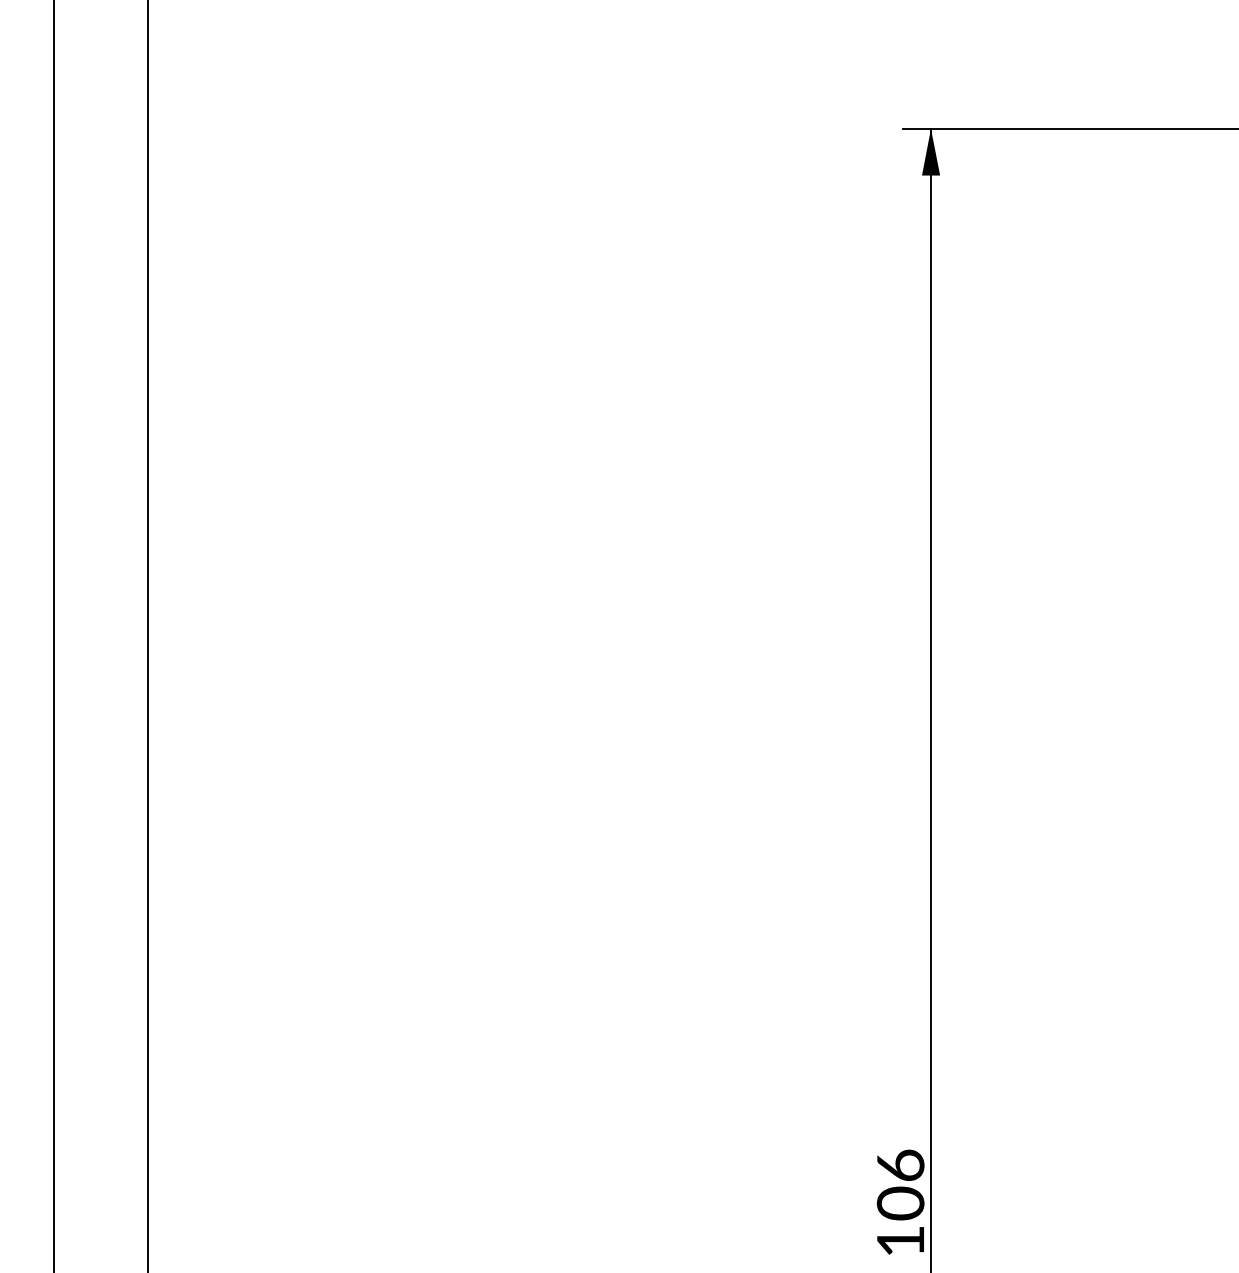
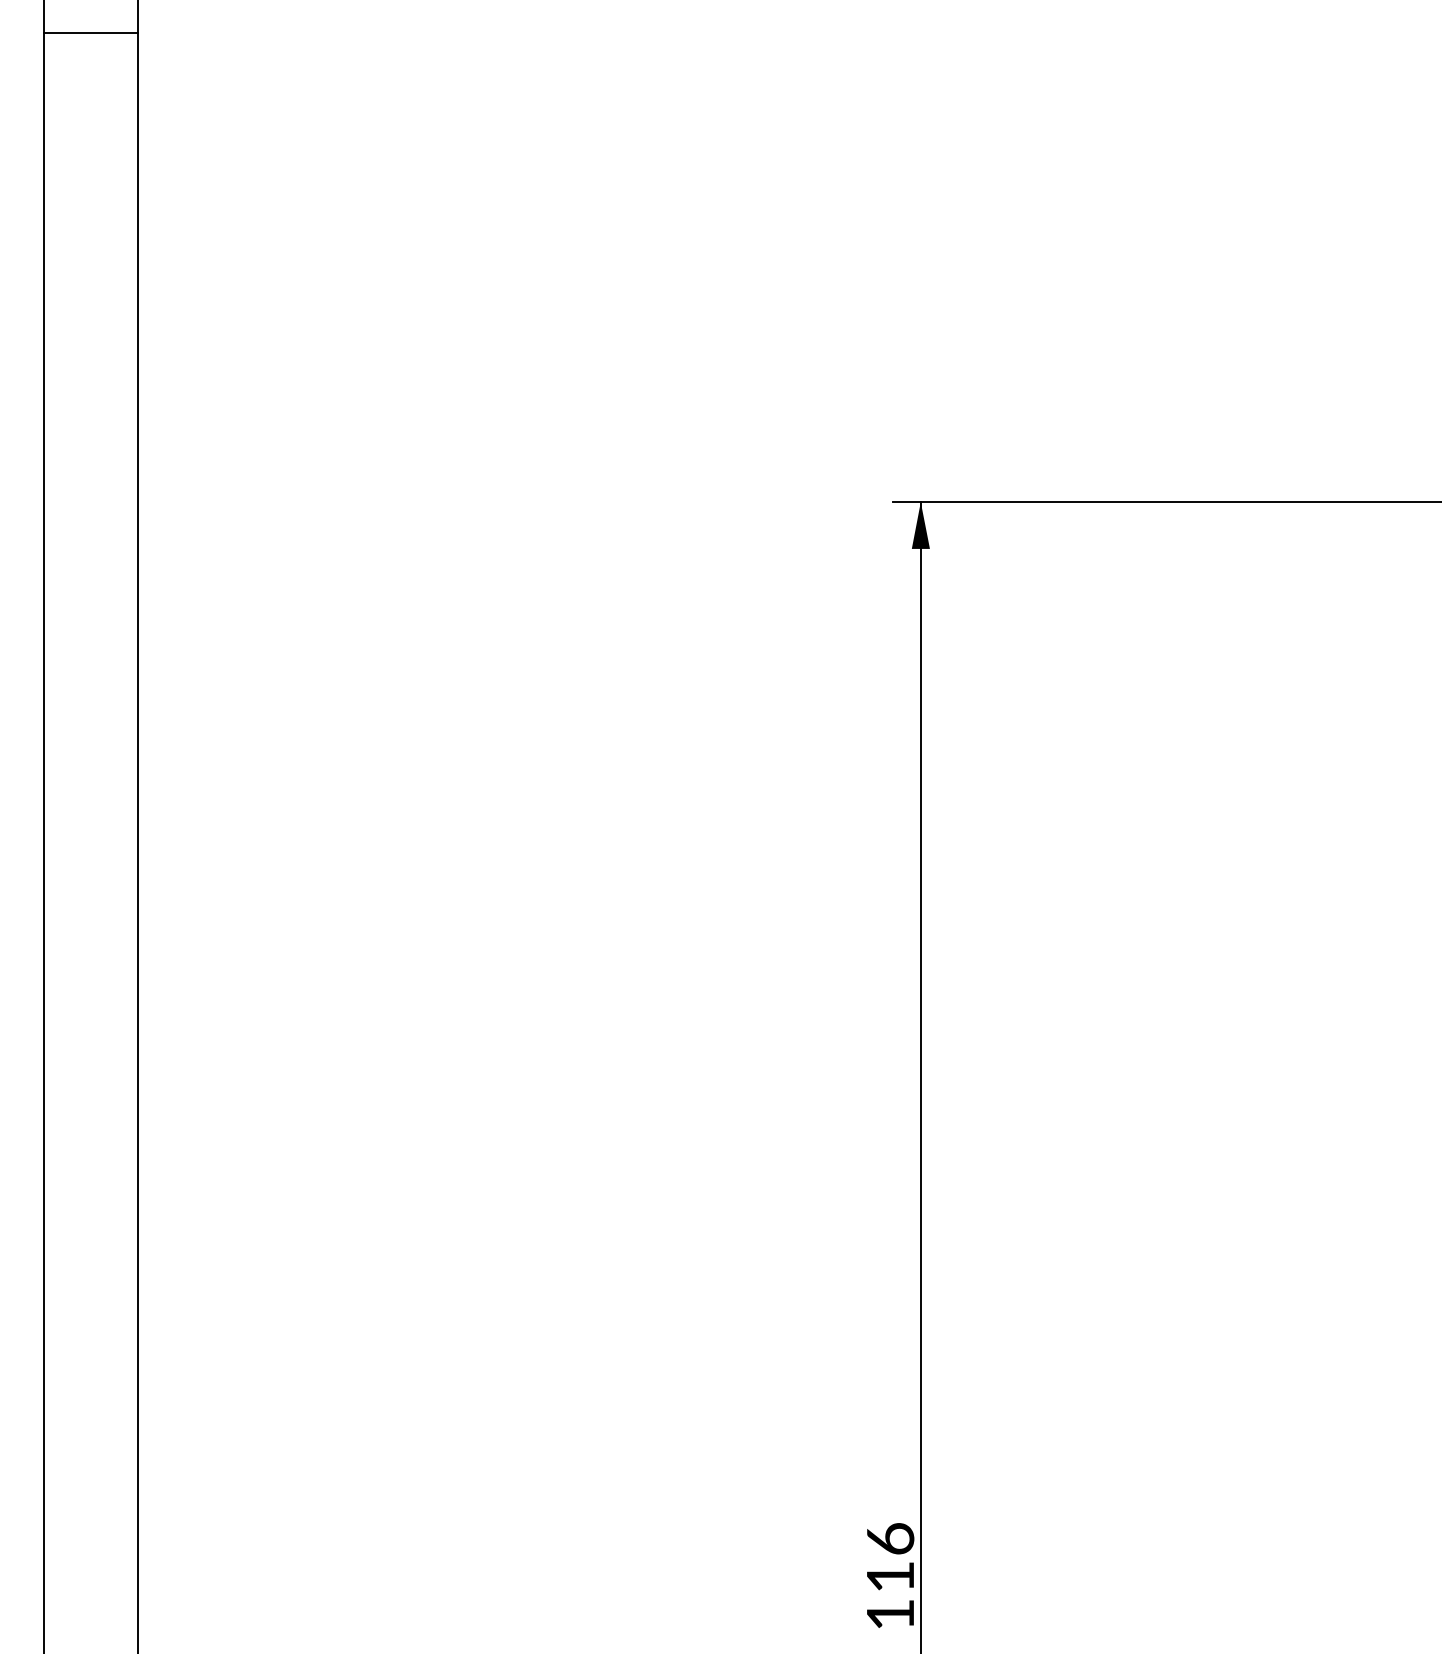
text: (900, 1203) -> (890, 1576), 106 -> 116

